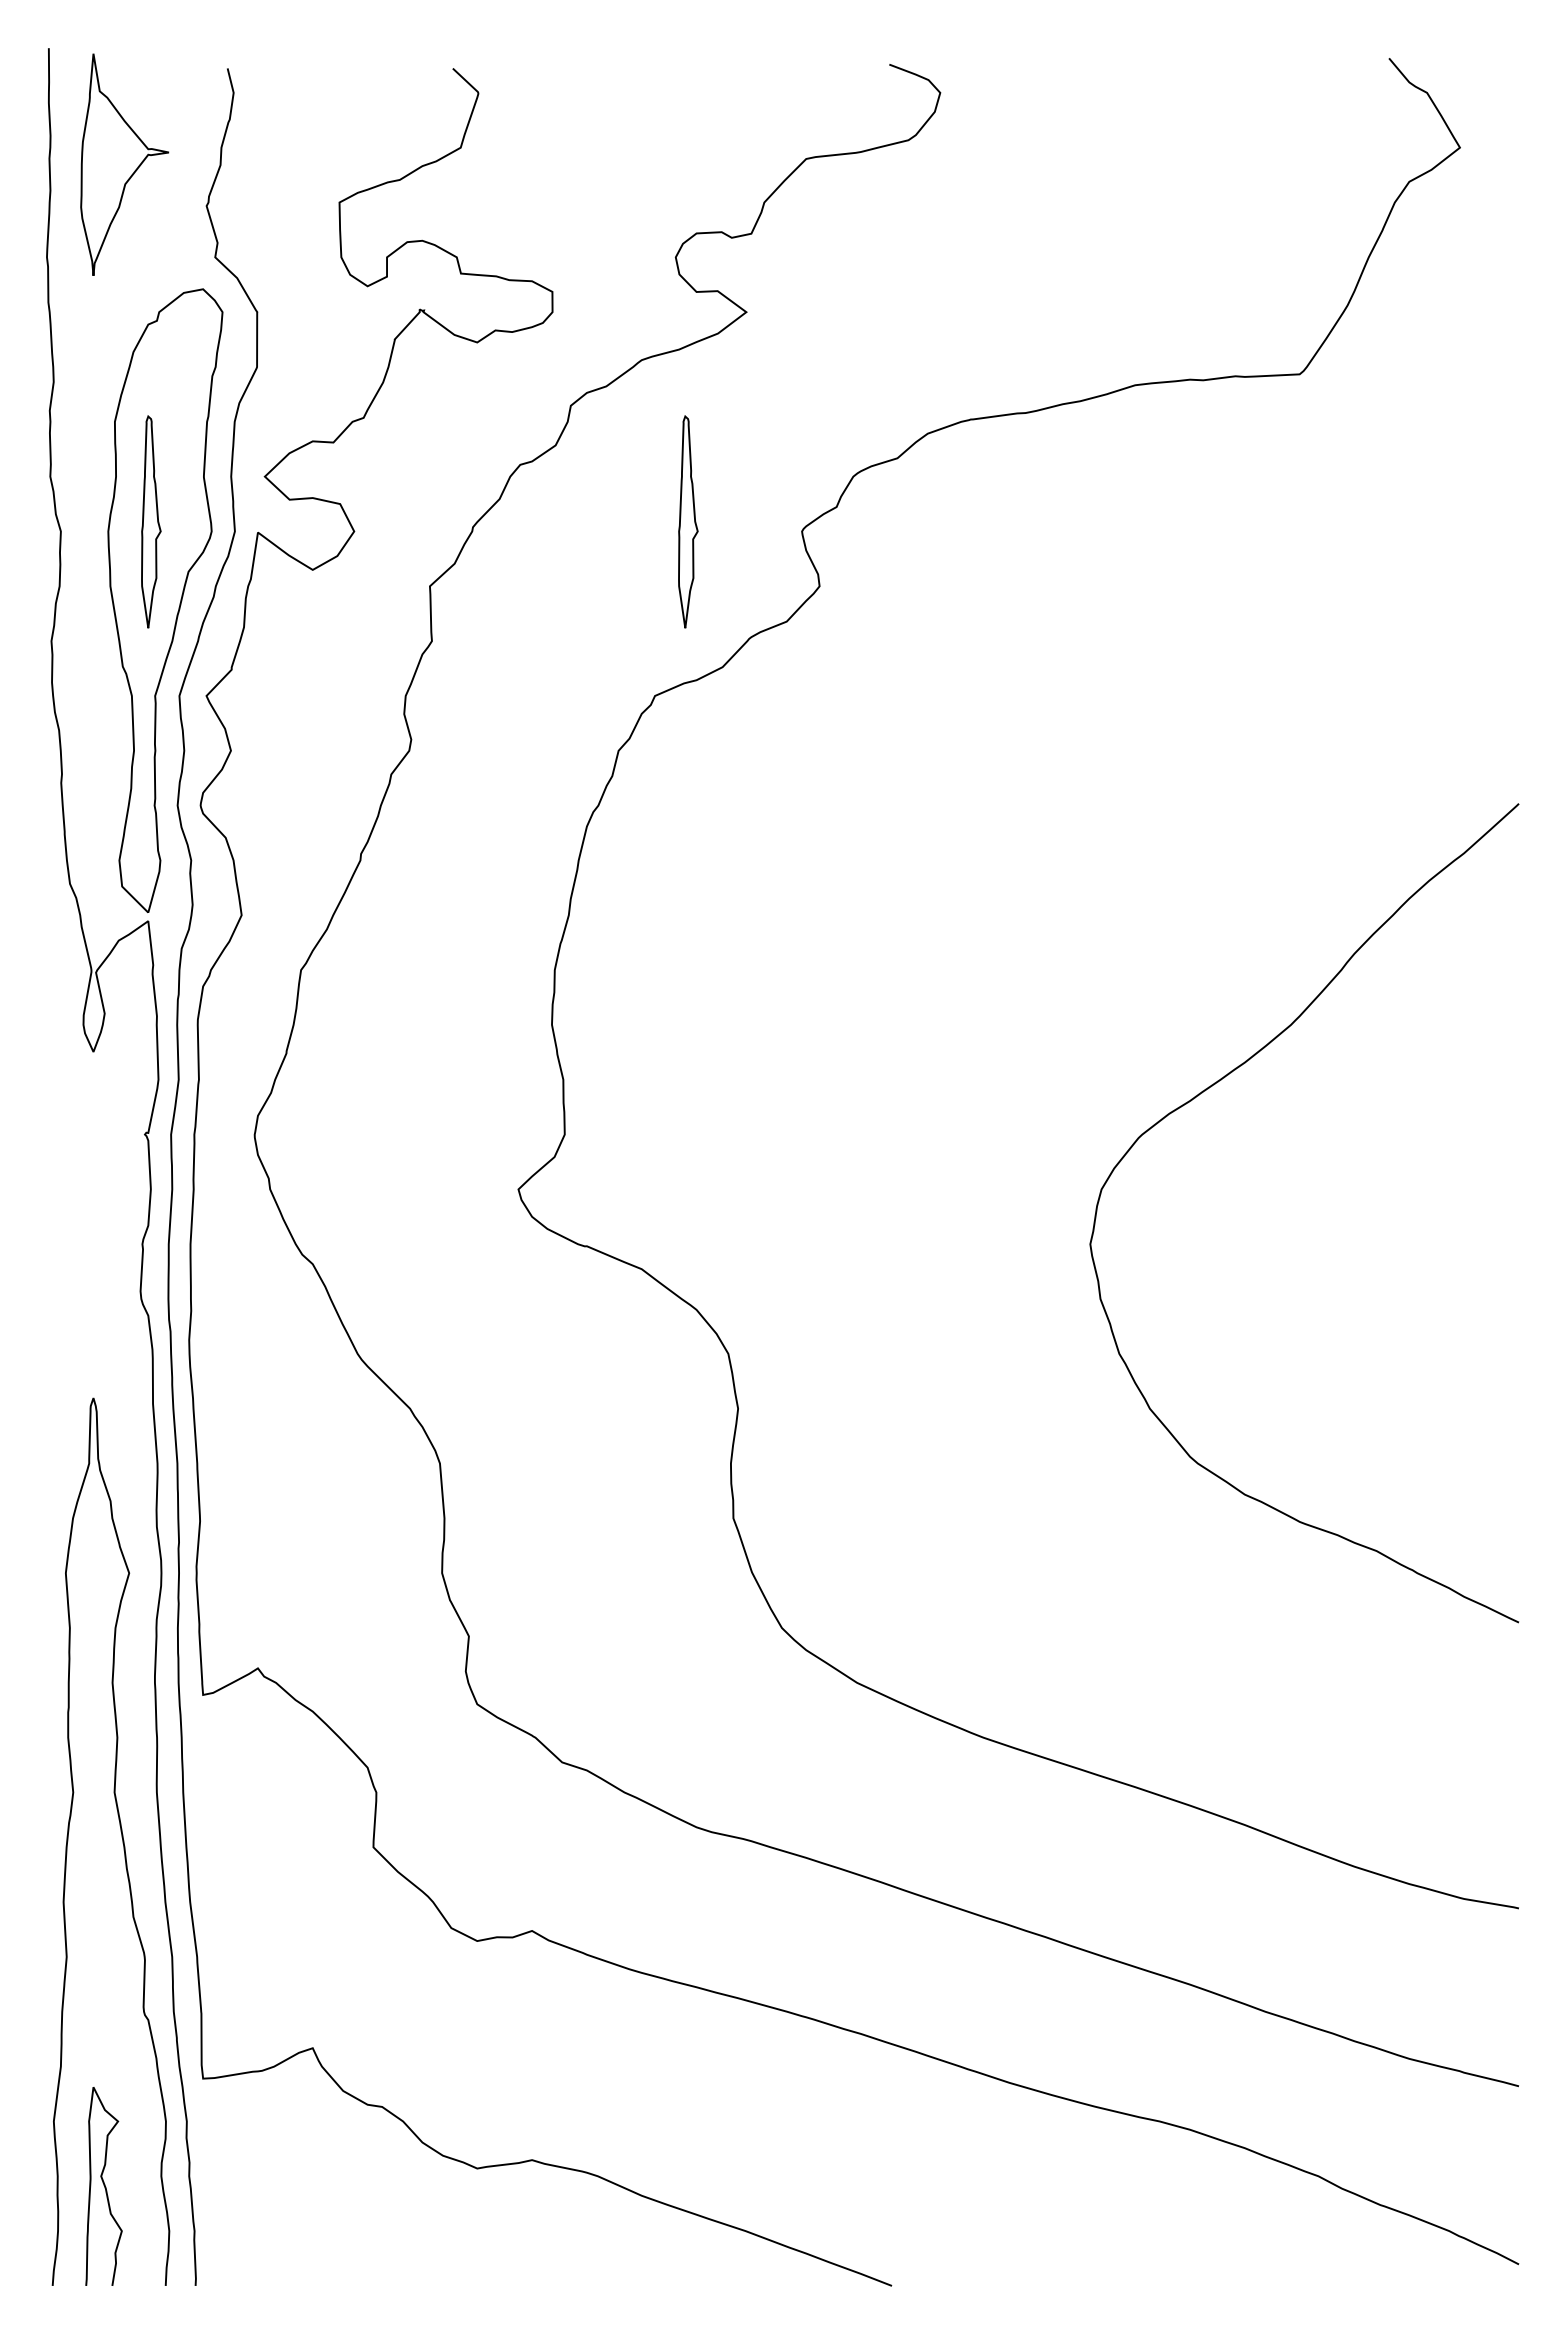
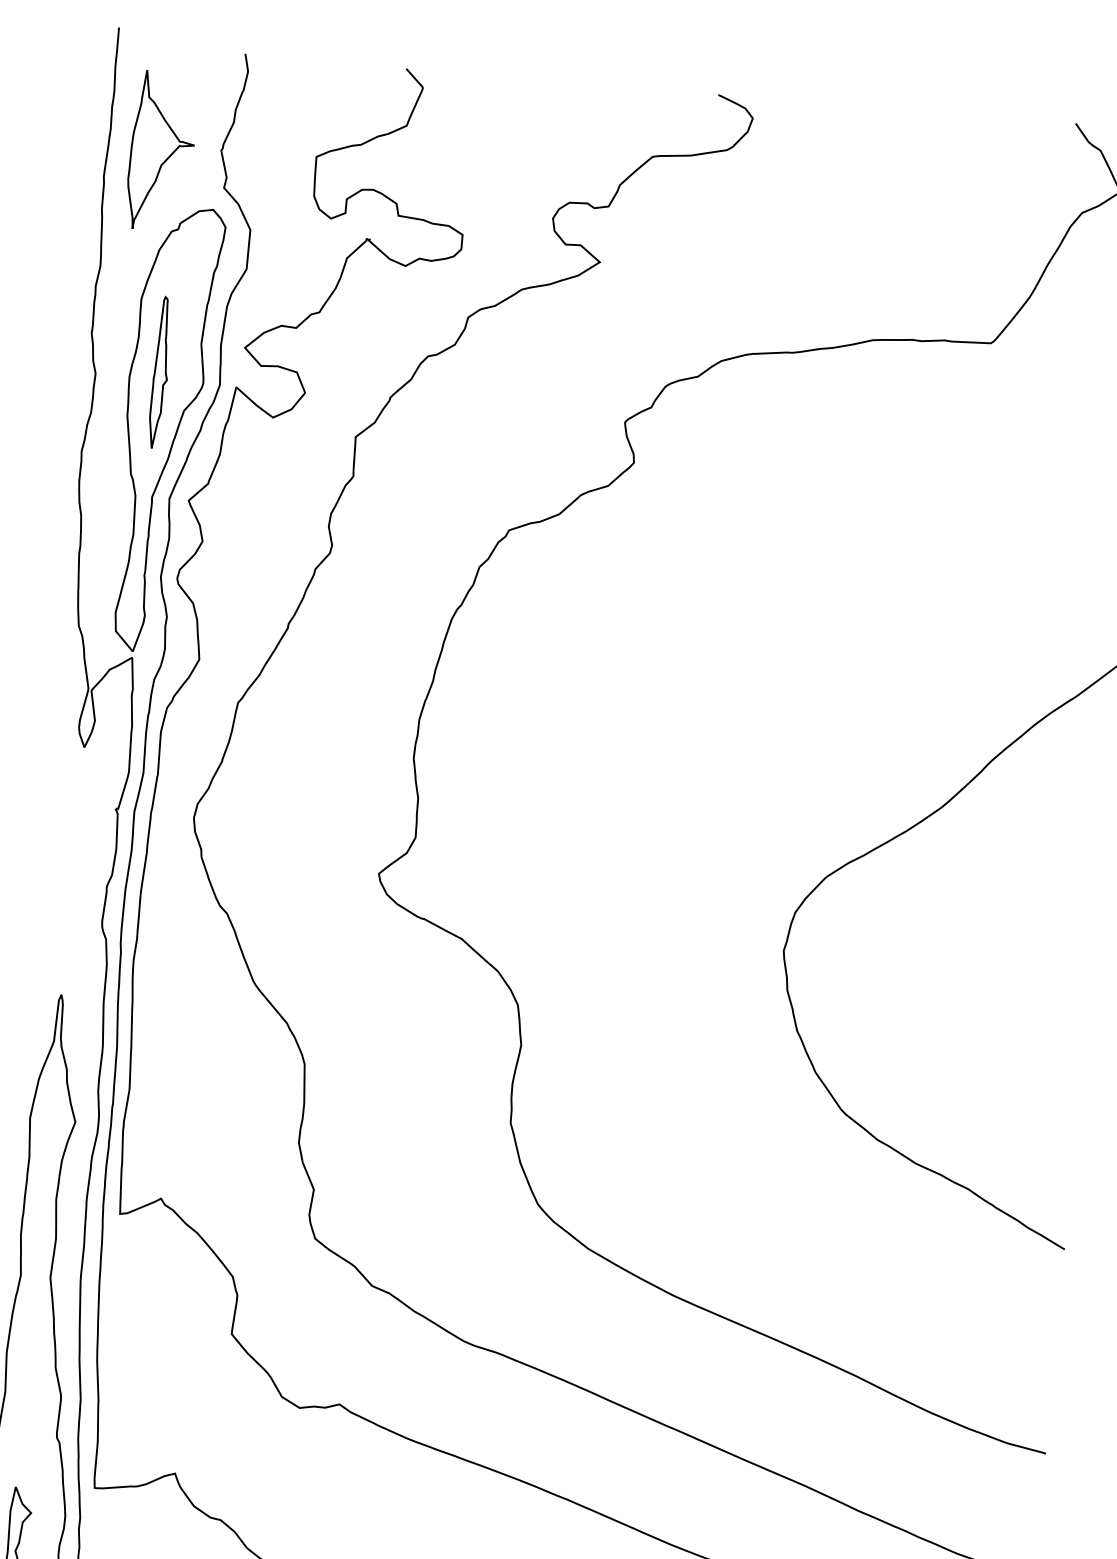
part: (124, 164) -> (162, 151), moved
part: (688, 521) -> (544, 407), removed

